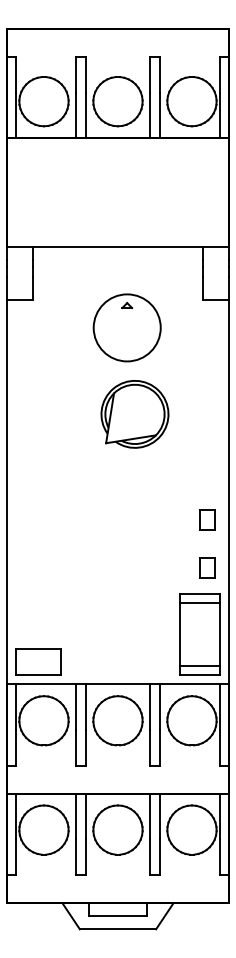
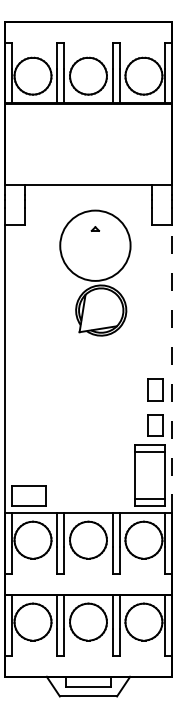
circle: (127, 327) -> (95, 245), size x1.4
line: (228, 491) -> (171, 368), solid -> dashed
part: (207, 519) -> (155, 389), size x1.4
part: (207, 567) -> (155, 425), size x1.4

